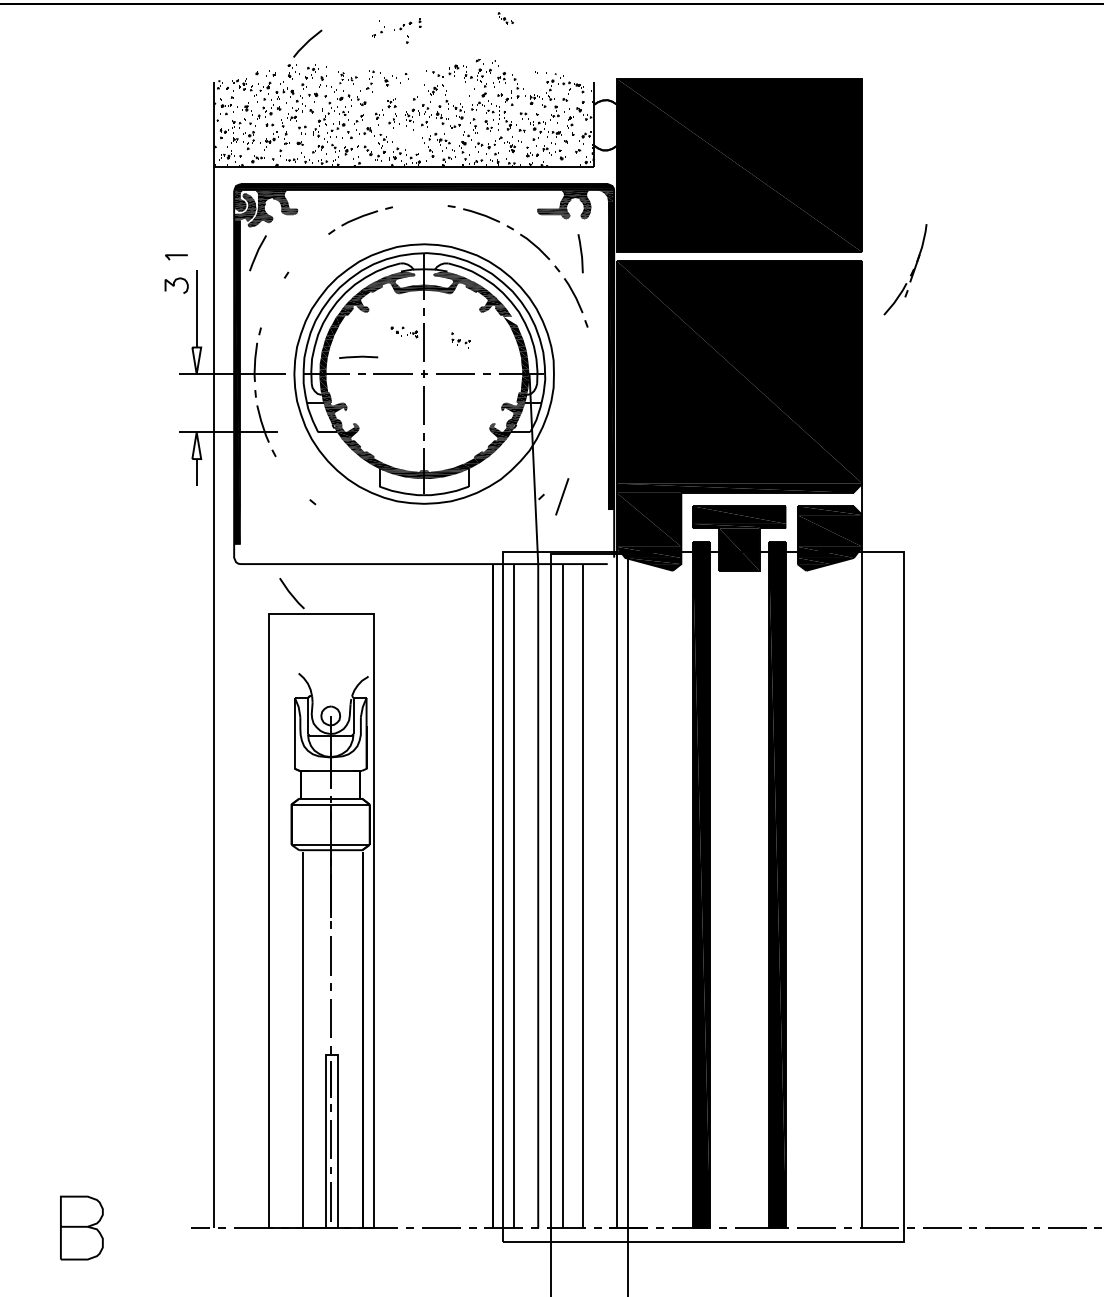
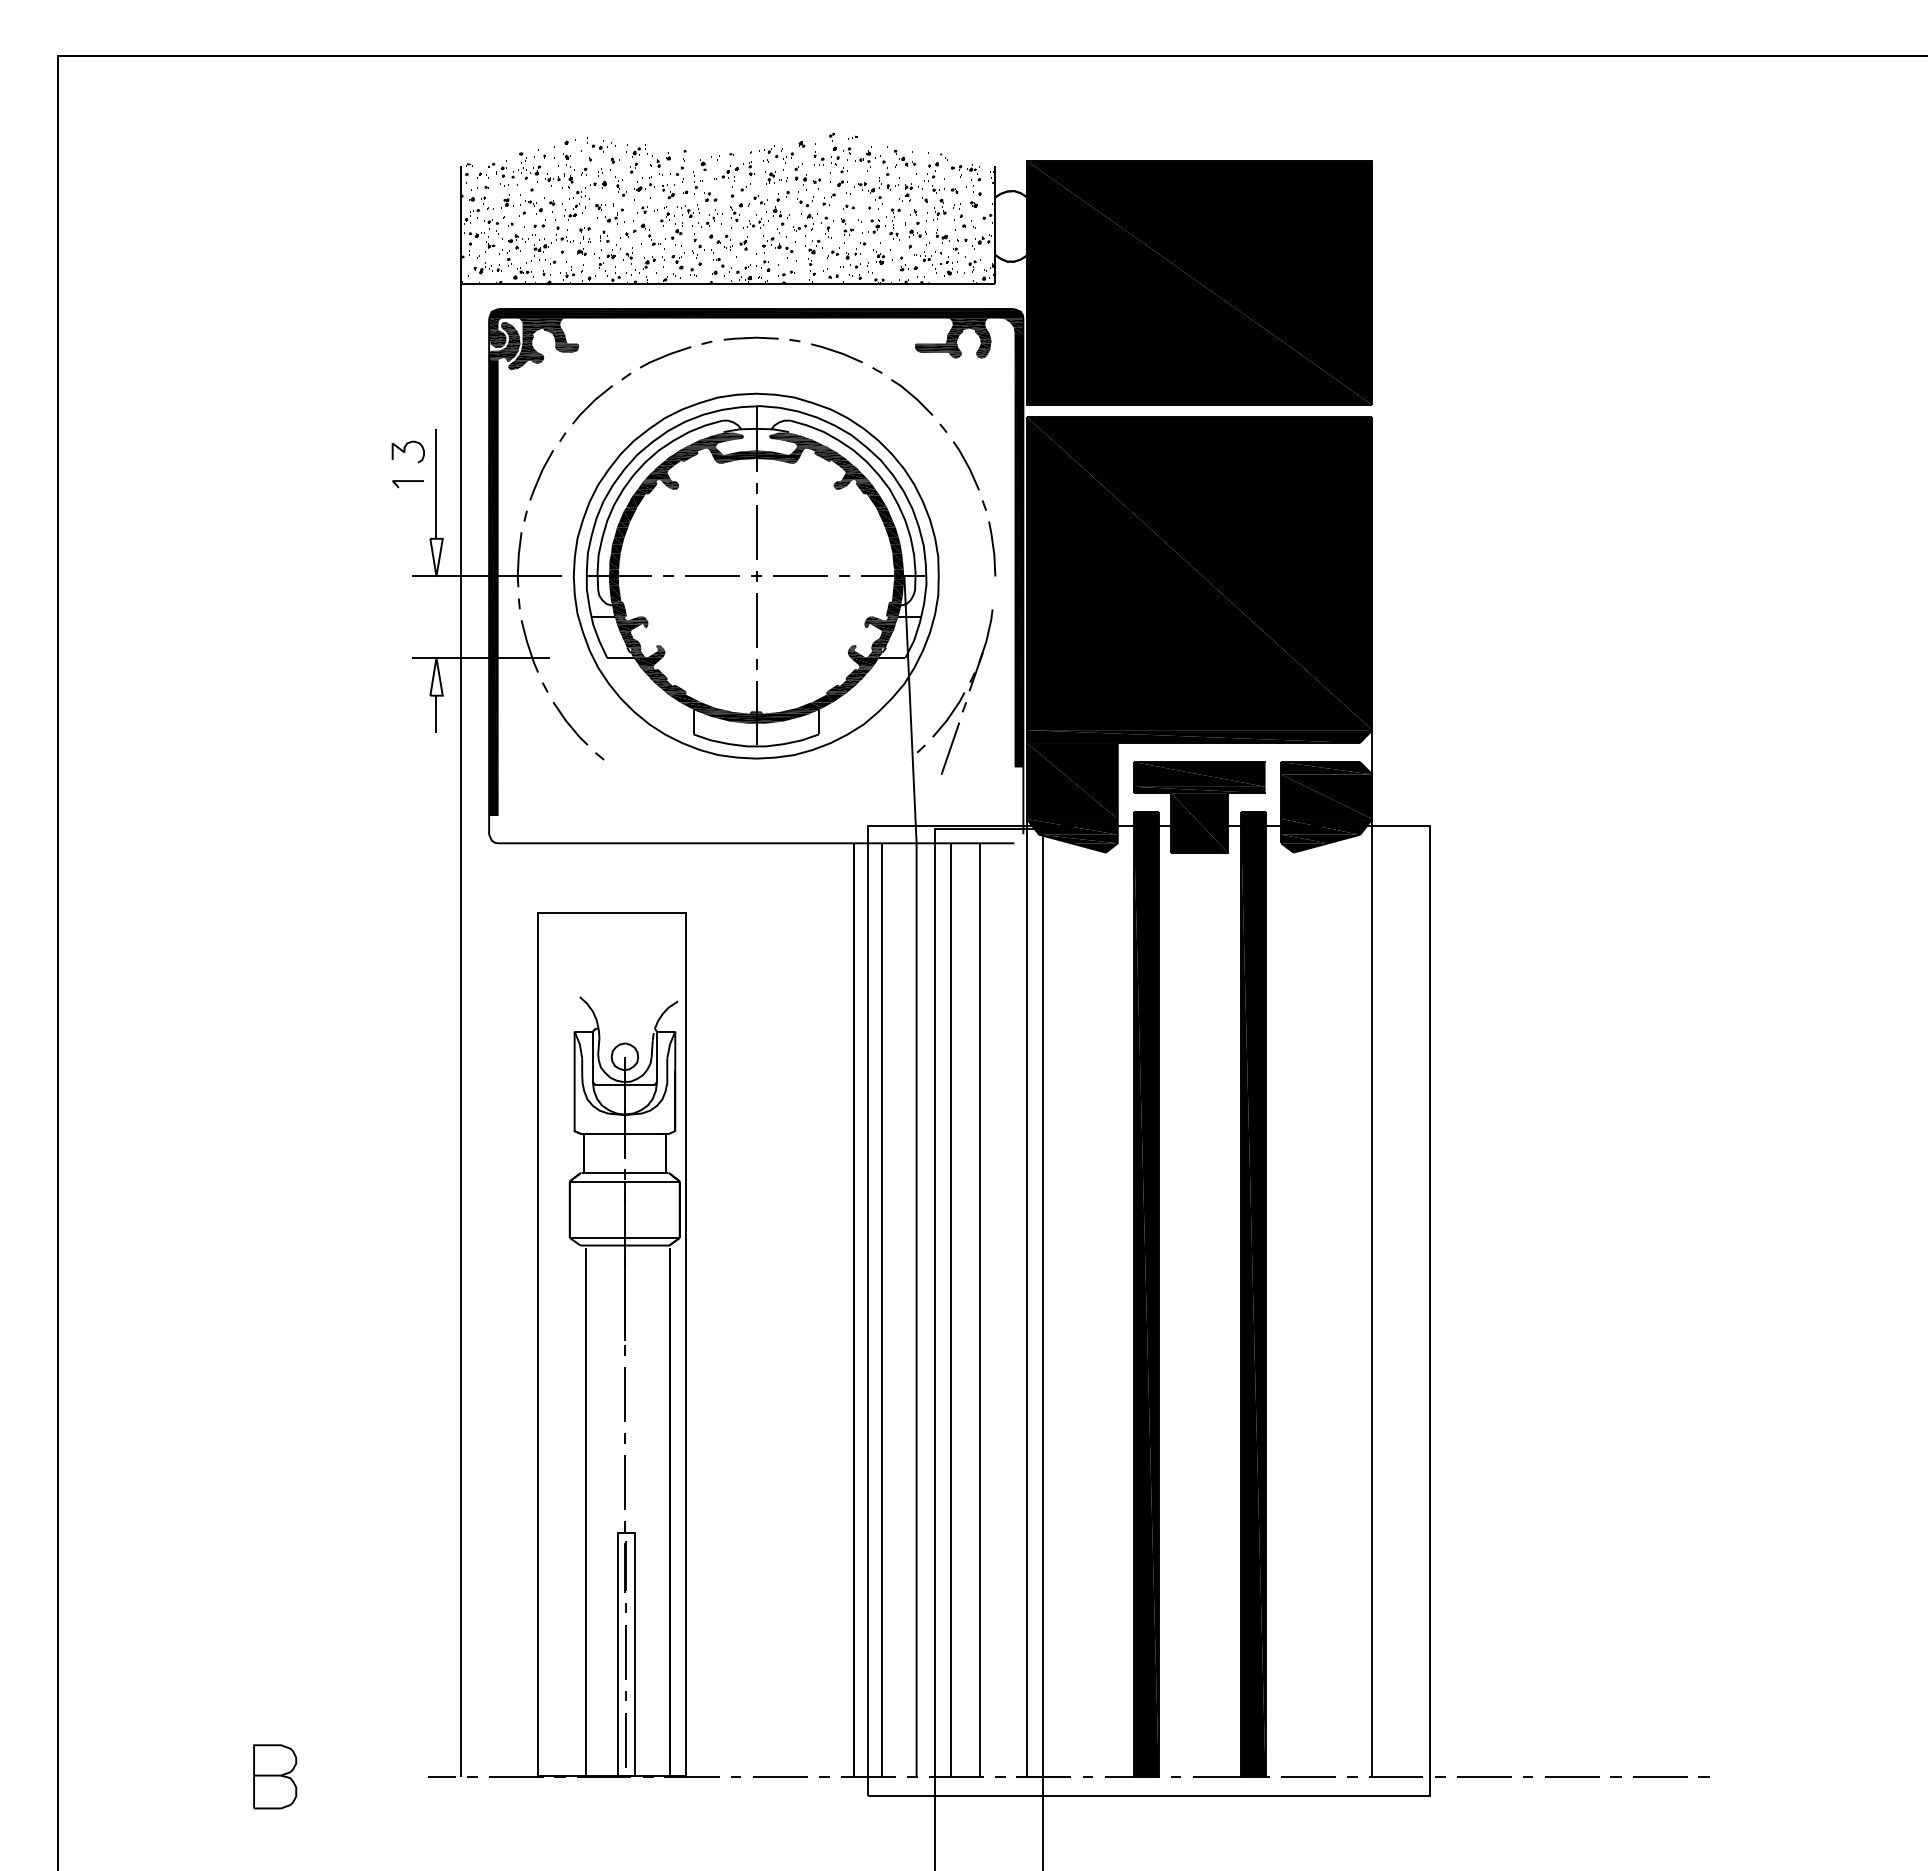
part: (503, 17) -> (901, 156), moved
part: (378, 28) -> (692, 182), moved
part: (408, 30) -> (734, 179), moved
line: (307, 42) -> (592, 403), moved
part: (347, 77) -> (648, 159), size x1.67
line: (257, 253) -> (541, 475), moved
line: (580, 253) -> (992, 548), moved
line: (176, 255) -> (407, 481), moved
part: (911, 272) -> (971, 677), moved
fill: (510, 320) -> (877, 501), added
part: (404, 332) -> (728, 242), moved
part: (460, 338) -> (807, 176), moved
line: (358, 357) -> (750, 338), moved
line: (291, 593) -> (569, 723), moved
part: (82, 1227) -> (275, 1776), size x0.71

